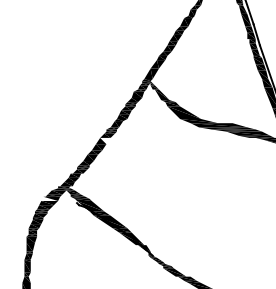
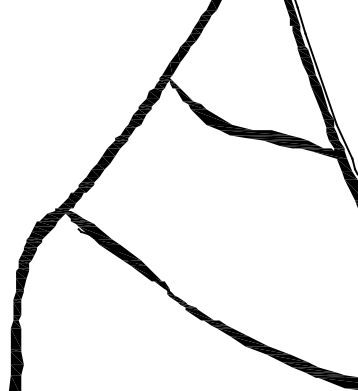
fill: (105, 141) -> (113, 152), added
fill: (49, 198) -> (44, 223), added

